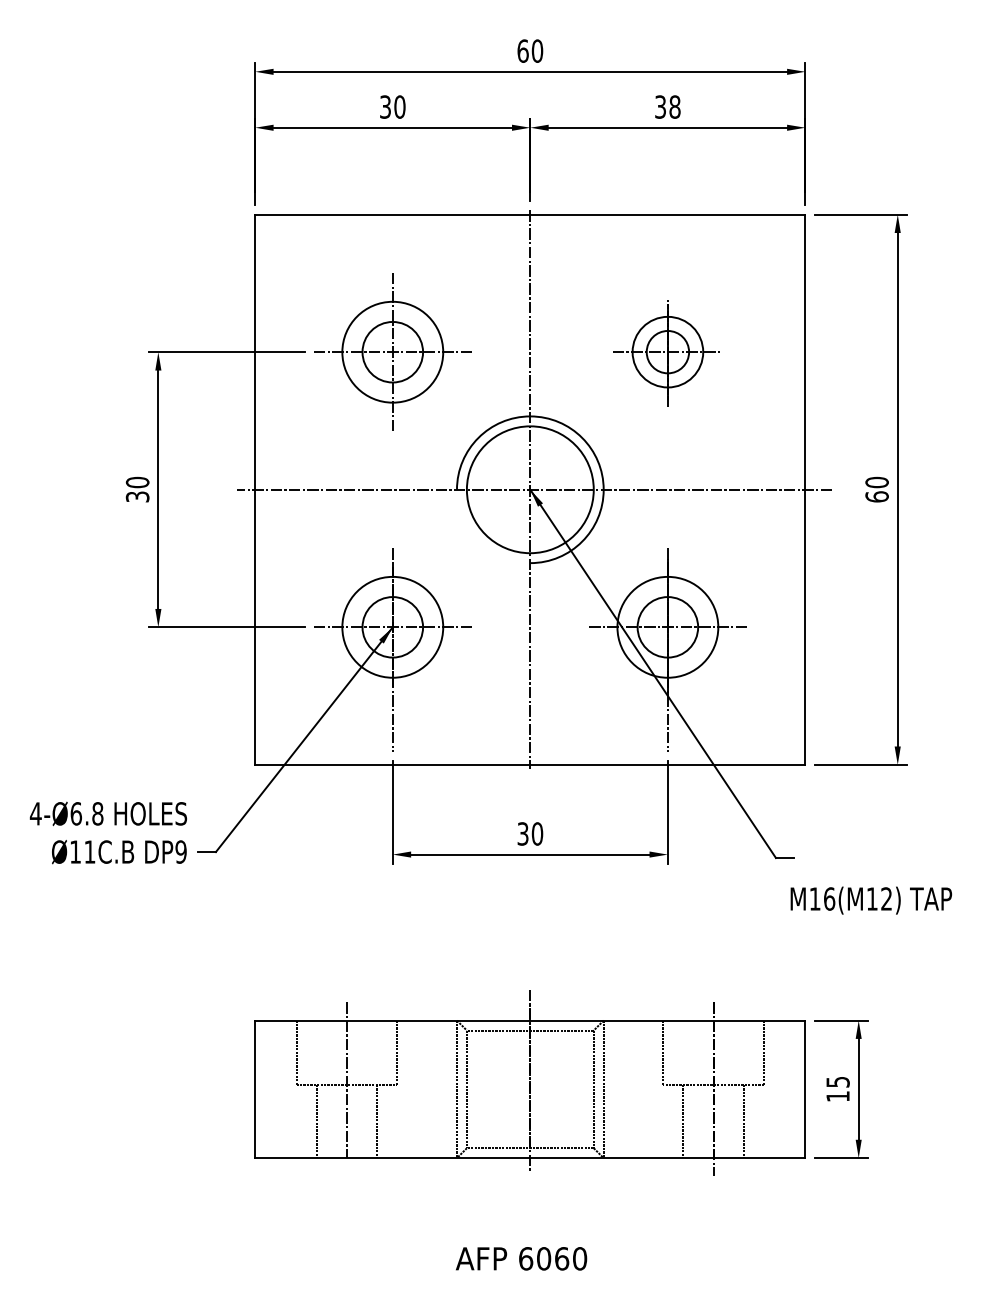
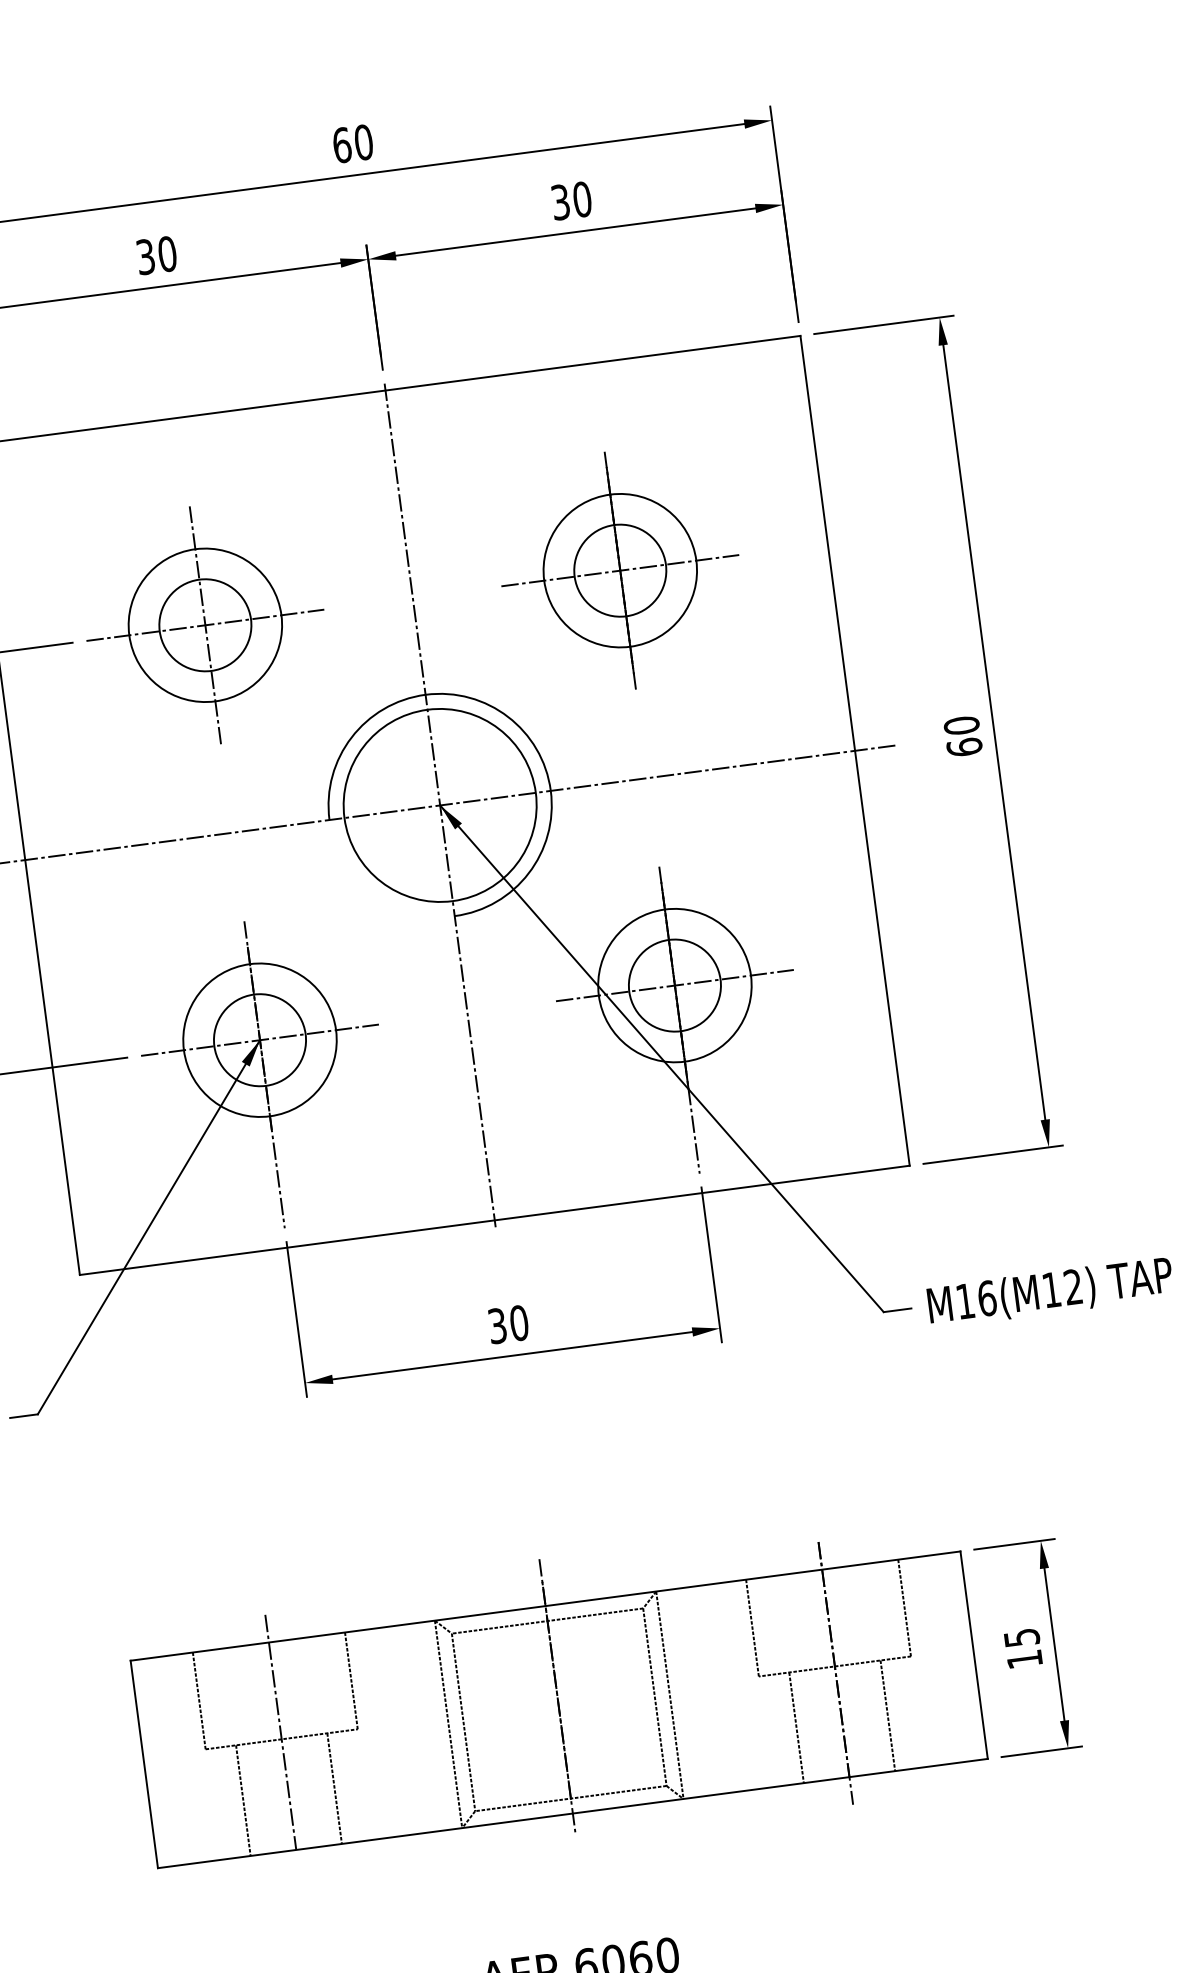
text: (674, 106) -> (581, 198), 38 -> 30
part: (667, 351) -> (619, 569), size x1.43
text: (871, 900) -> (1050, 1292), moved

